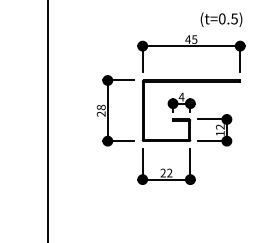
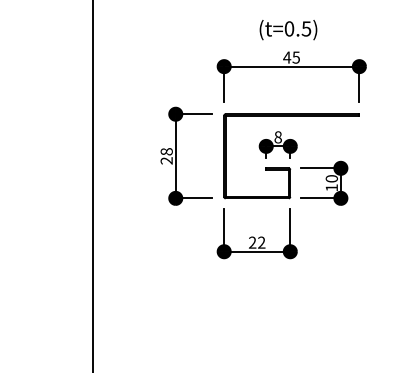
text: (221, 20) -> (288, 30), moved
text: (181, 97) -> (278, 137), 4 -> 8
text: (220, 126) -> (331, 178), 12 -> 10

